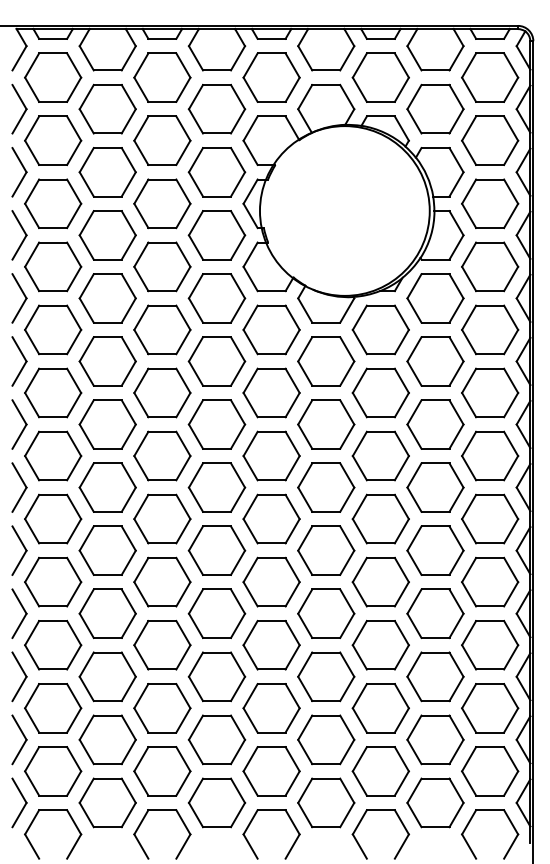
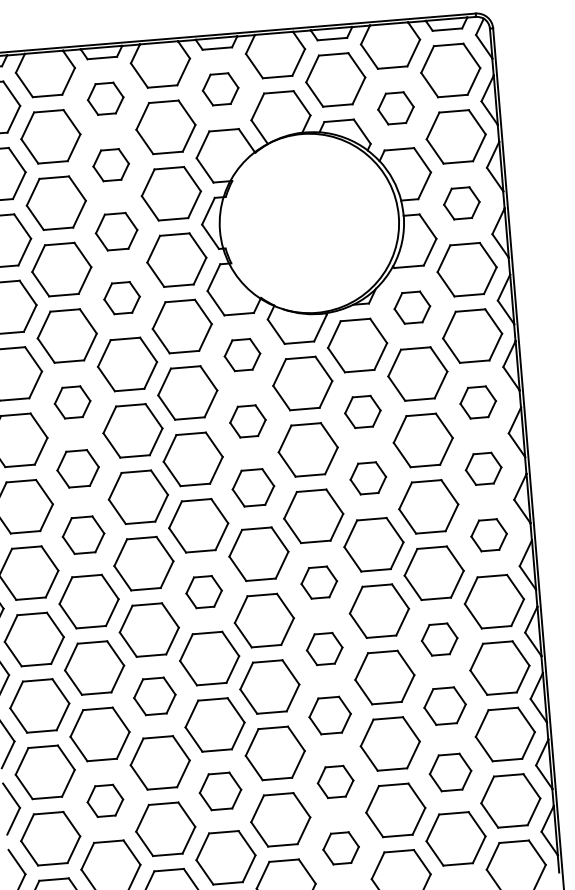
part: (162, 77) -> (105, 98), size x0.6
part: (271, 77) -> (220, 89), size x0.6
part: (435, 108) -> (395, 107), size x0.6
part: (162, 140) -> (111, 165), size x0.6
part: (162, 203) -> (116, 231), size x0.7
part: (490, 203) -> (462, 202), size x0.6
part: (162, 266) -> (122, 297), size x0.6
part: (435, 298) -> (412, 307), size x0.6
part: (271, 329) -> (242, 354), size x0.6
part: (107, 361) -> (72, 402), size x0.6
part: (271, 392) -> (247, 420), size x0.6
part: (380, 392) -> (362, 411), size x0.6
part: (490, 392) -> (478, 401), size x0.6
part: (107, 424) -> (77, 468), size x0.7
part: (271, 455) -> (253, 487), size x0.7
part: (380, 455) -> (368, 477), size x0.6
part: (490, 455) -> (483, 468), size x0.6
part: (107, 487) -> (83, 535), size x0.7
part: (490, 518) -> (489, 534), size x0.6
part: (216, 550) -> (203, 592), size x0.6
part: (326, 550) -> (319, 582), size x0.6
part: (326, 613) -> (324, 648), size x0.6
part: (435, 613) -> (439, 639), size x0.6
part: (162, 644) -> (154, 695), size x0.7
part: (326, 676) -> (330, 715), size x0.7
part: (435, 676) -> (445, 705), size x0.7
part: (107, 739) -> (105, 800), size x0.6
part: (216, 739) -> (219, 791), size x0.7
part: (326, 739) -> (335, 781), size x0.6
part: (435, 739) -> (450, 772), size x0.7
part: (326, 802) -> (341, 847), size x0.6

